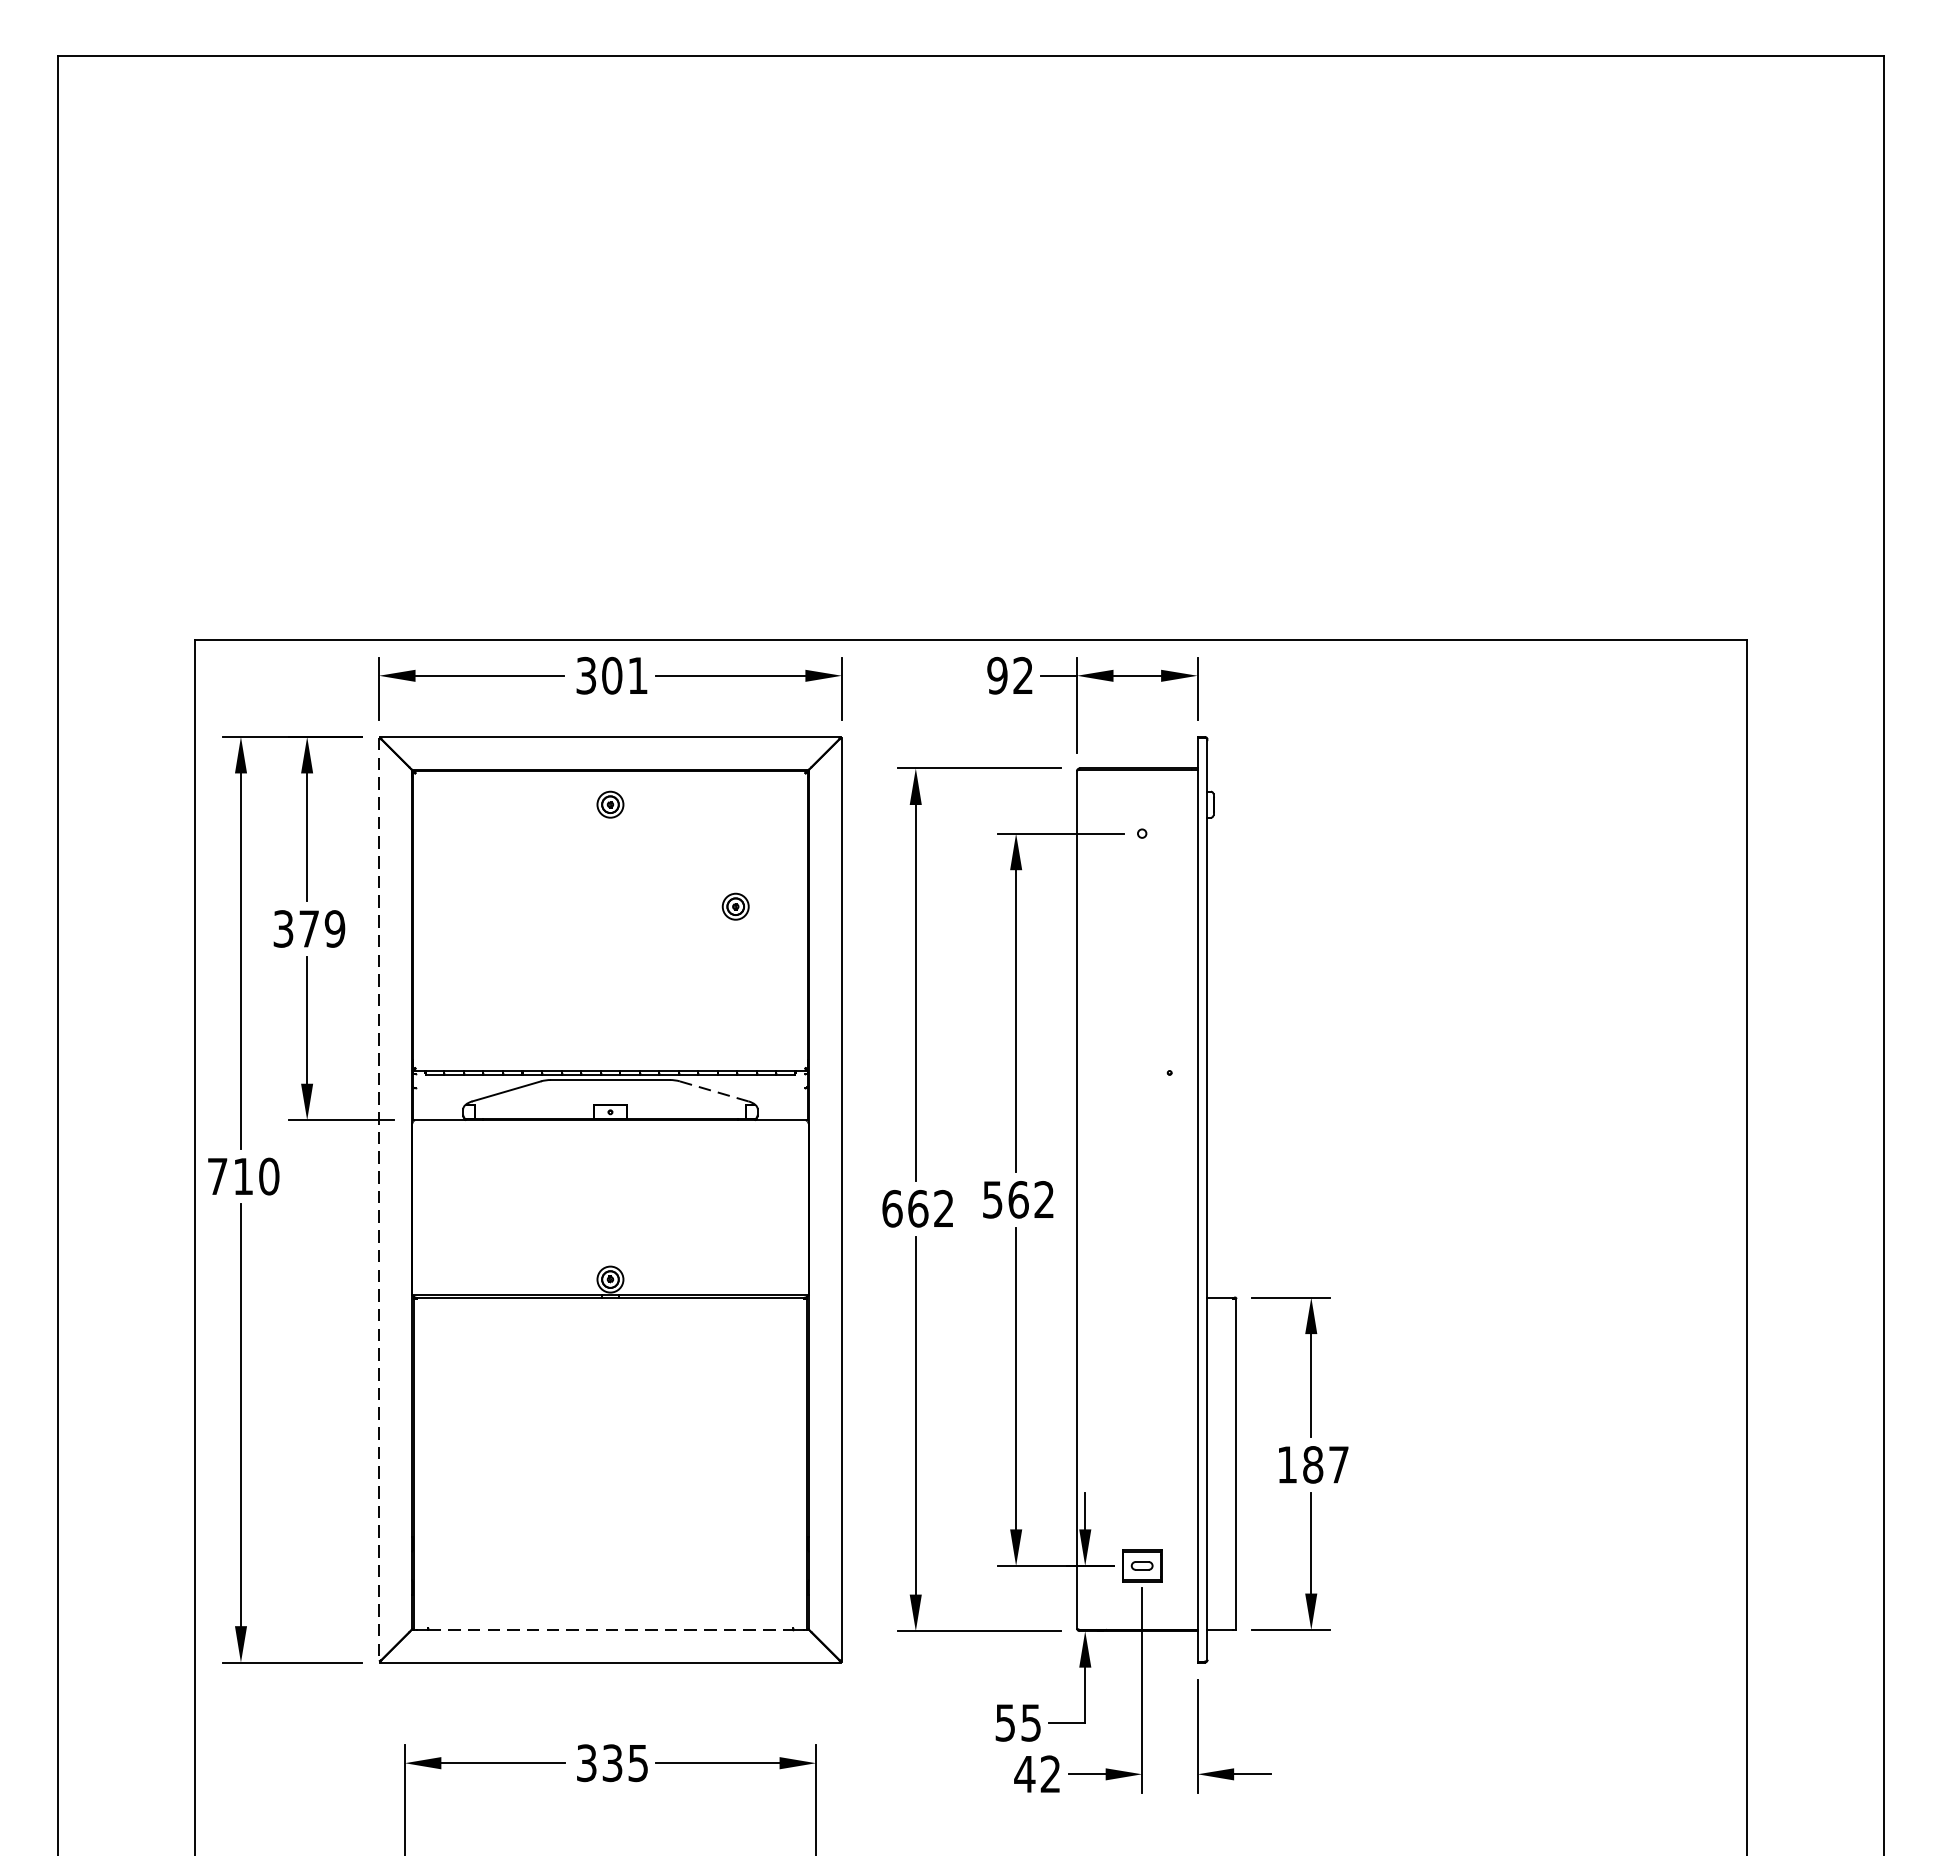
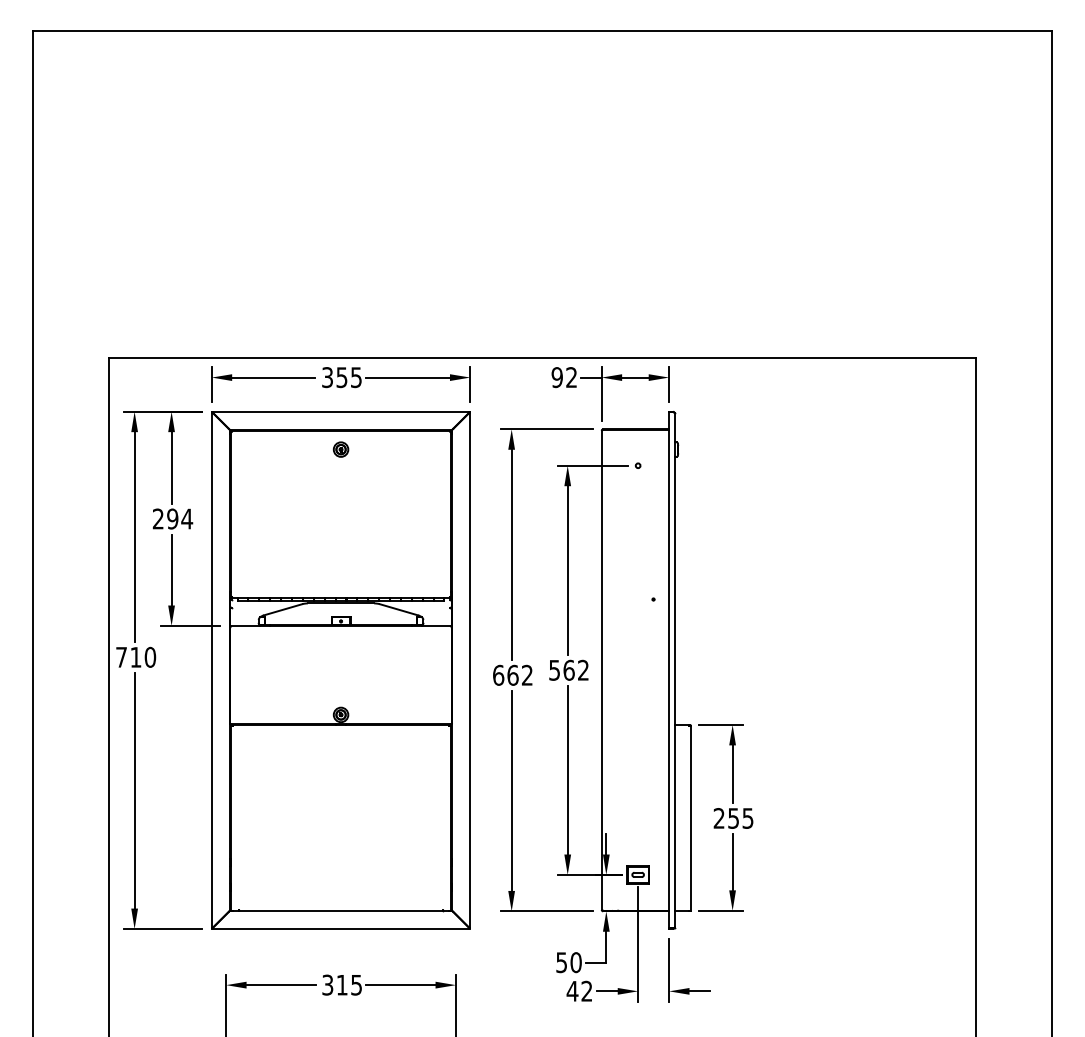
text: (623, 675) -> (348, 377), 301 -> 355
part: (734, 906) -> (410, 506), removed
text: (310, 928) -> (173, 518), 379 -> 294
line: (713, 1090) -> (398, 609), dashed -> solid
line: (378, 1200) -> (211, 670), dashed -> solid
text: (1312, 1464) -> (733, 818), 187 -> 255
line: (611, 1629) -> (341, 910), dashed -> solid
text: (1030, 1722) -> (575, 962), 55 -> 50
text: (611, 1762) -> (341, 984), 335 -> 315

